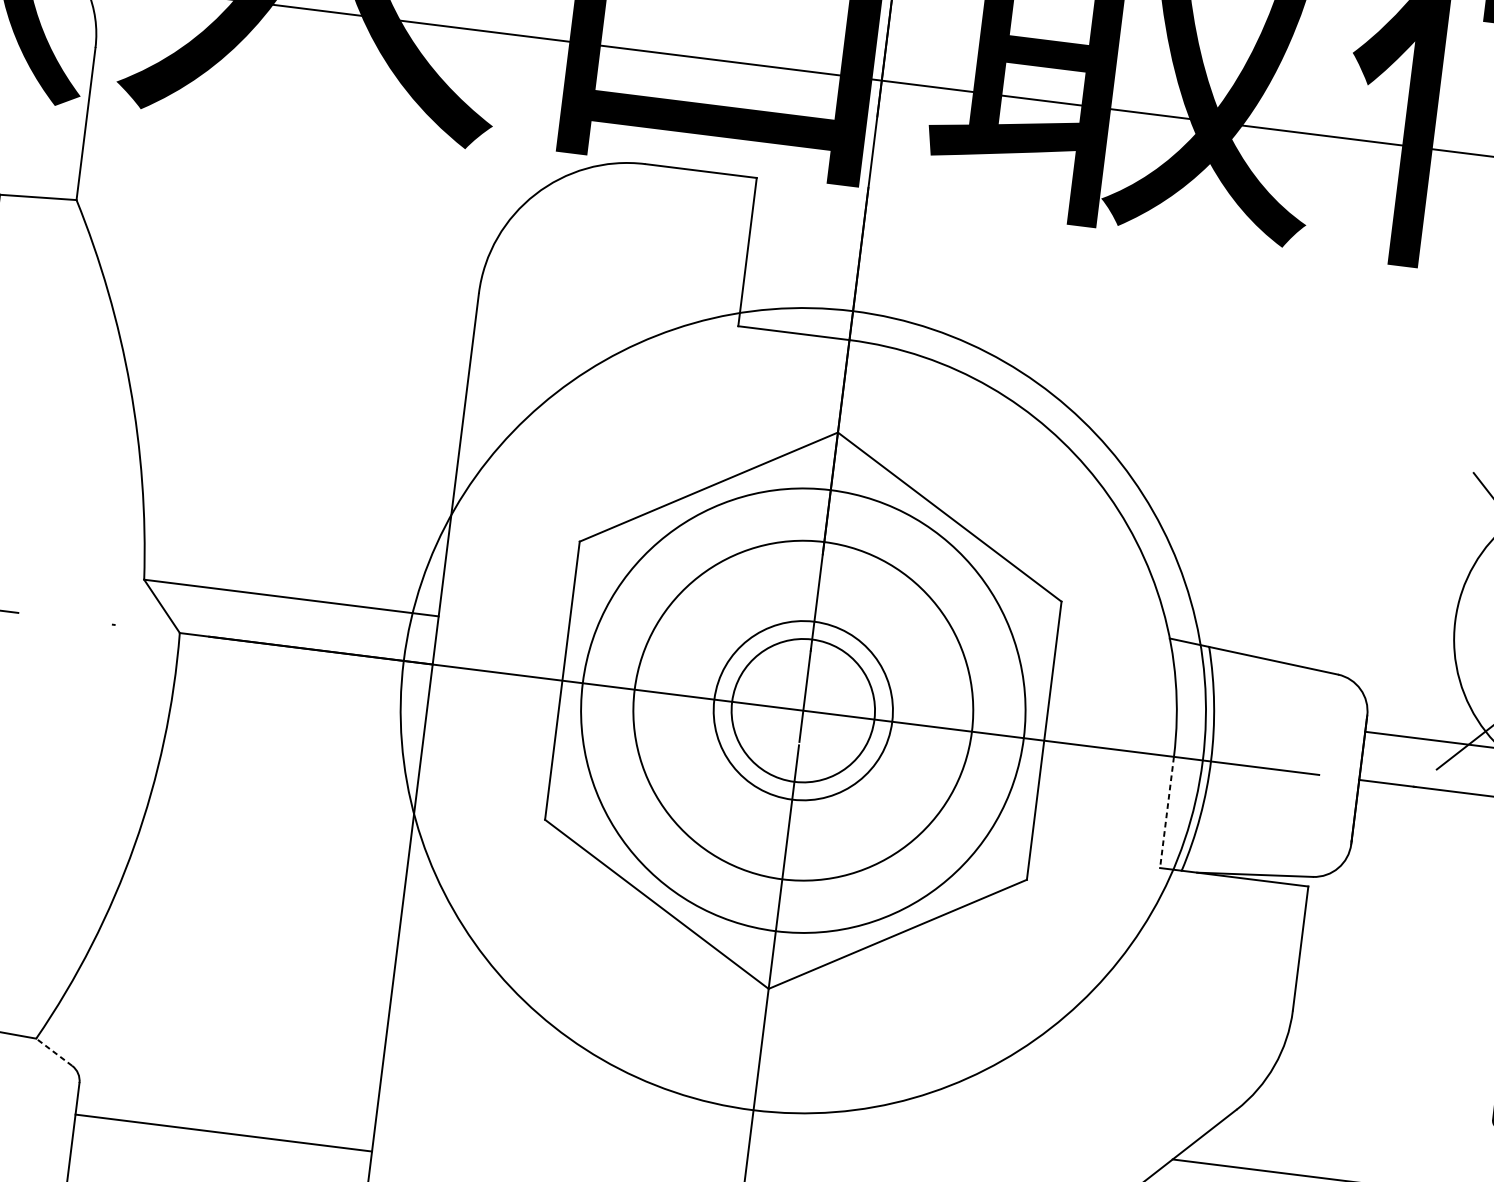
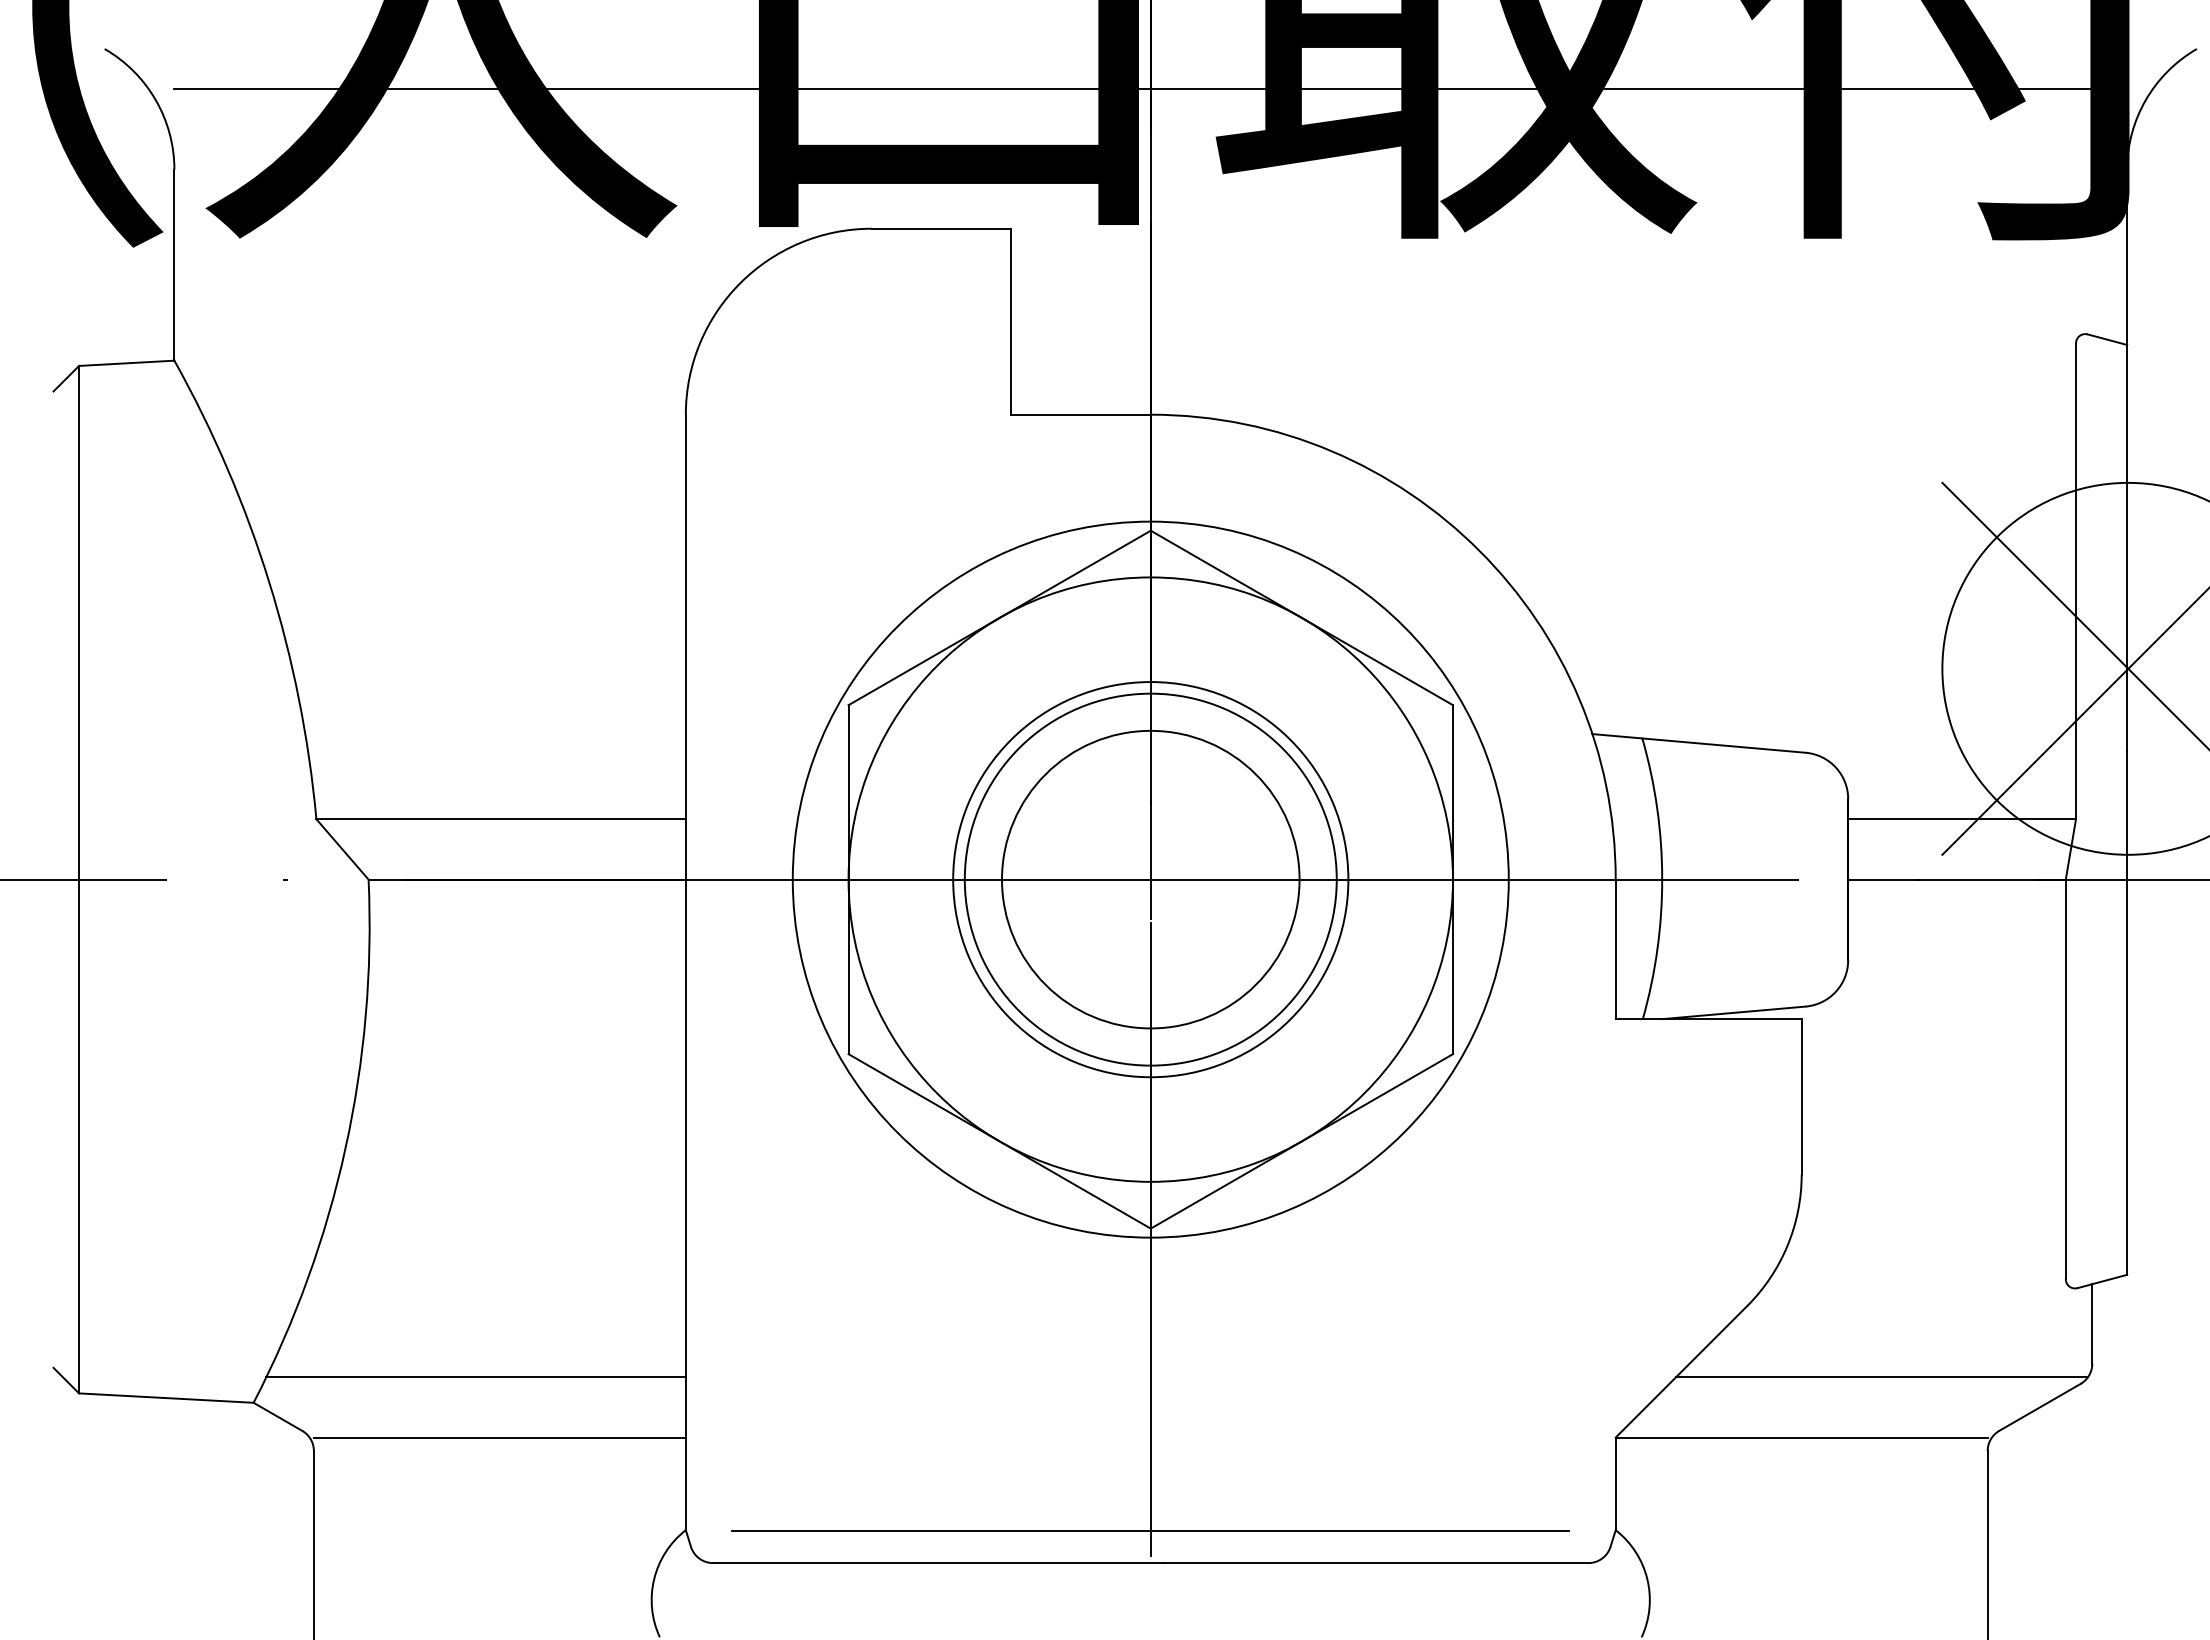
circle: (803, 710) -> (1150, 879), size x0.71
circle: (803, 710) -> (1150, 879), size x0.71
circle: (803, 710) -> (1150, 879), size x1.43
circle: (803, 710) -> (1150, 879), size x1.67
circle: (803, 710) -> (1150, 879), size x1.67
line: (1166, 812) -> (1615, 949), dashed -> solid
line: (215, 1040) -> (475, 1377), added
line: (53, 1051) -> (277, 1416), dashed -> solid
line: (223, 1132) -> (499, 1437), moved

